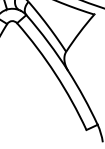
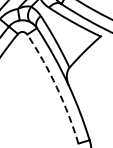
arc: (55, 74) -> (56, 87), solid -> dashed

